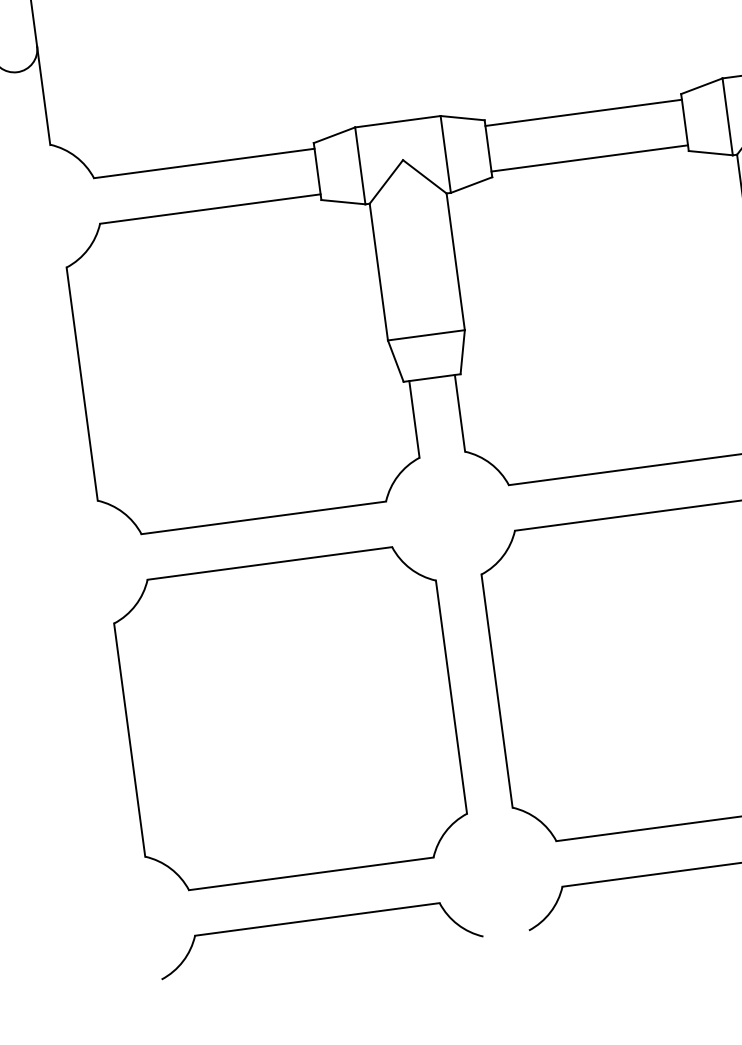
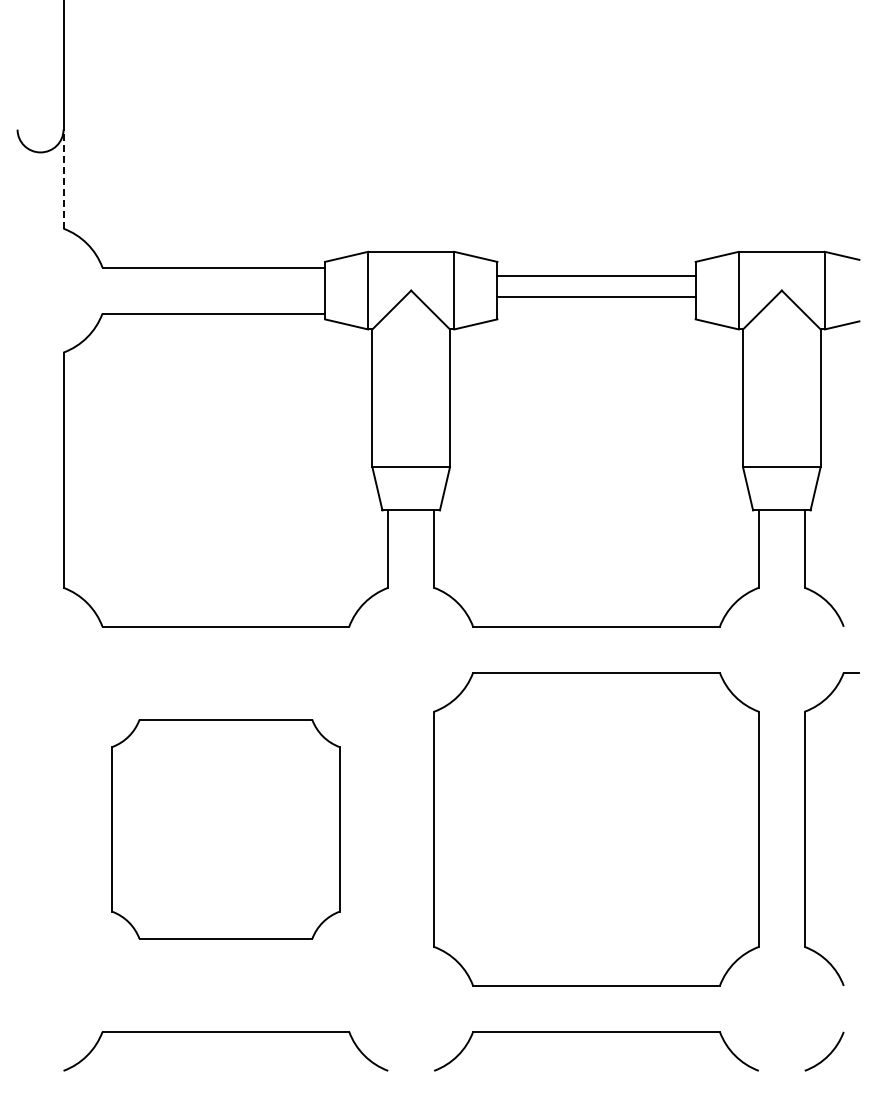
line: (43, 95) -> (63, 179), solid -> dashed
line: (583, 112) -> (596, 296), moved
line: (589, 158) -> (596, 275), moved
part: (290, 718) -> (225, 829), size x0.7

